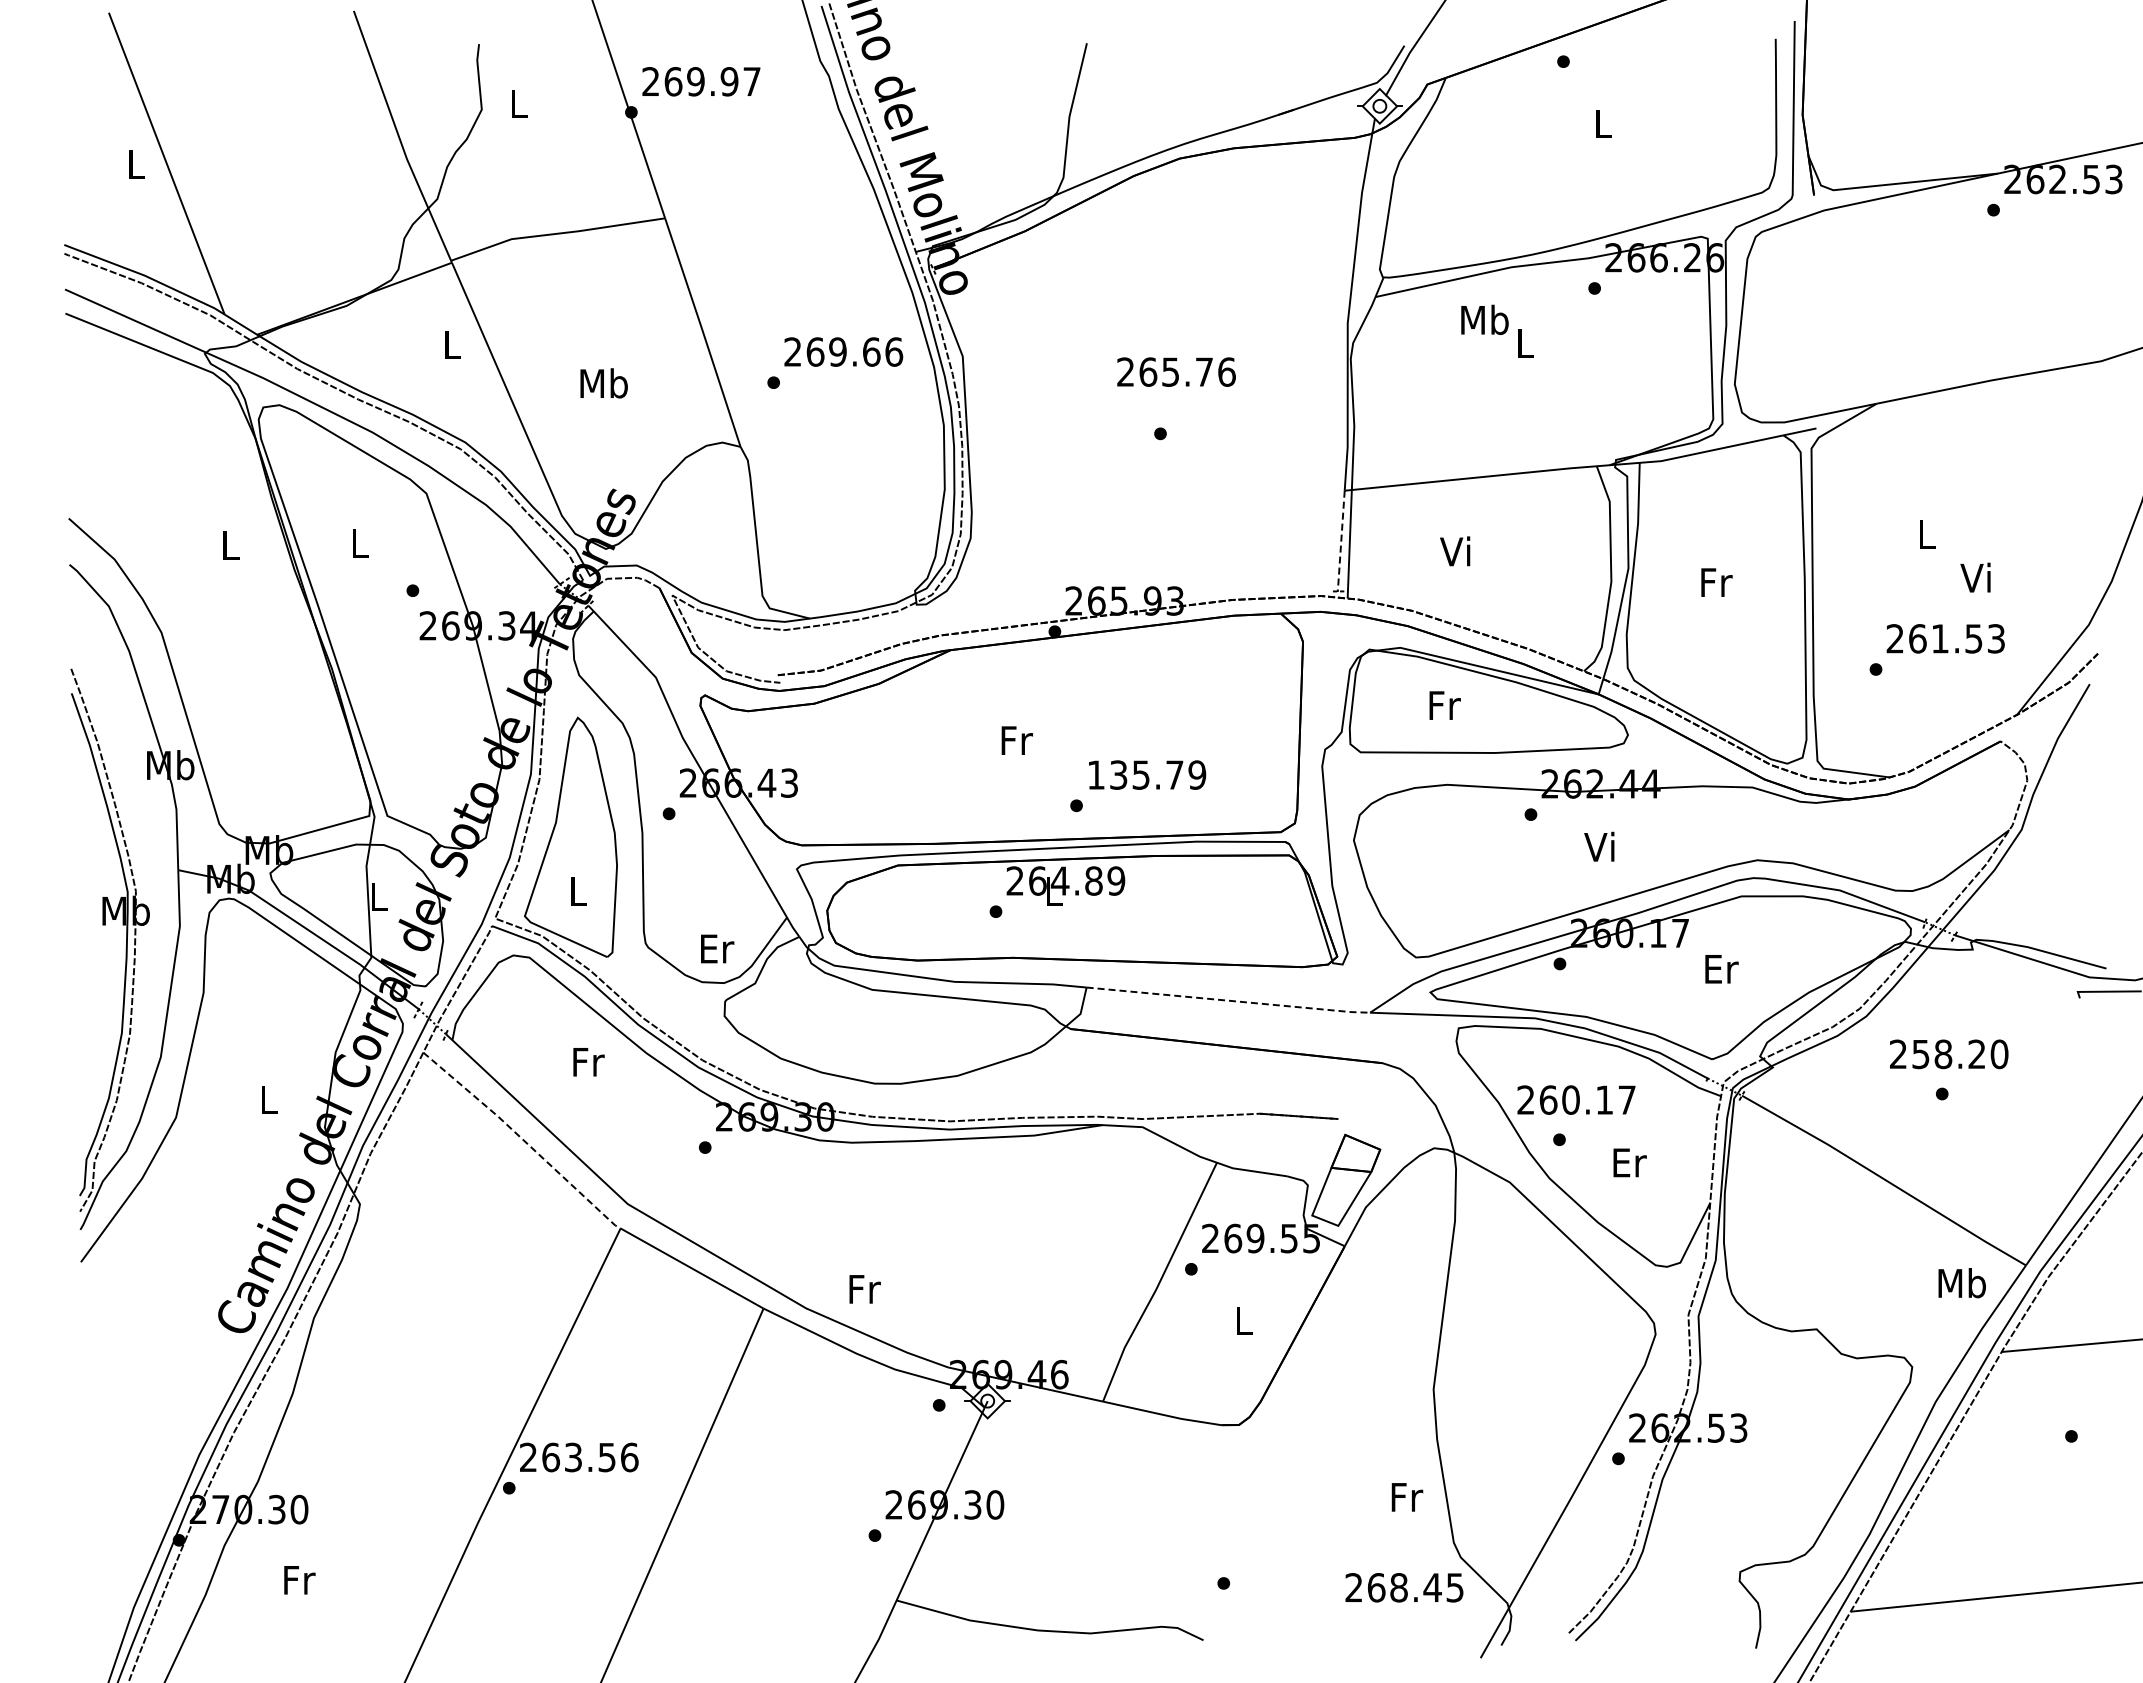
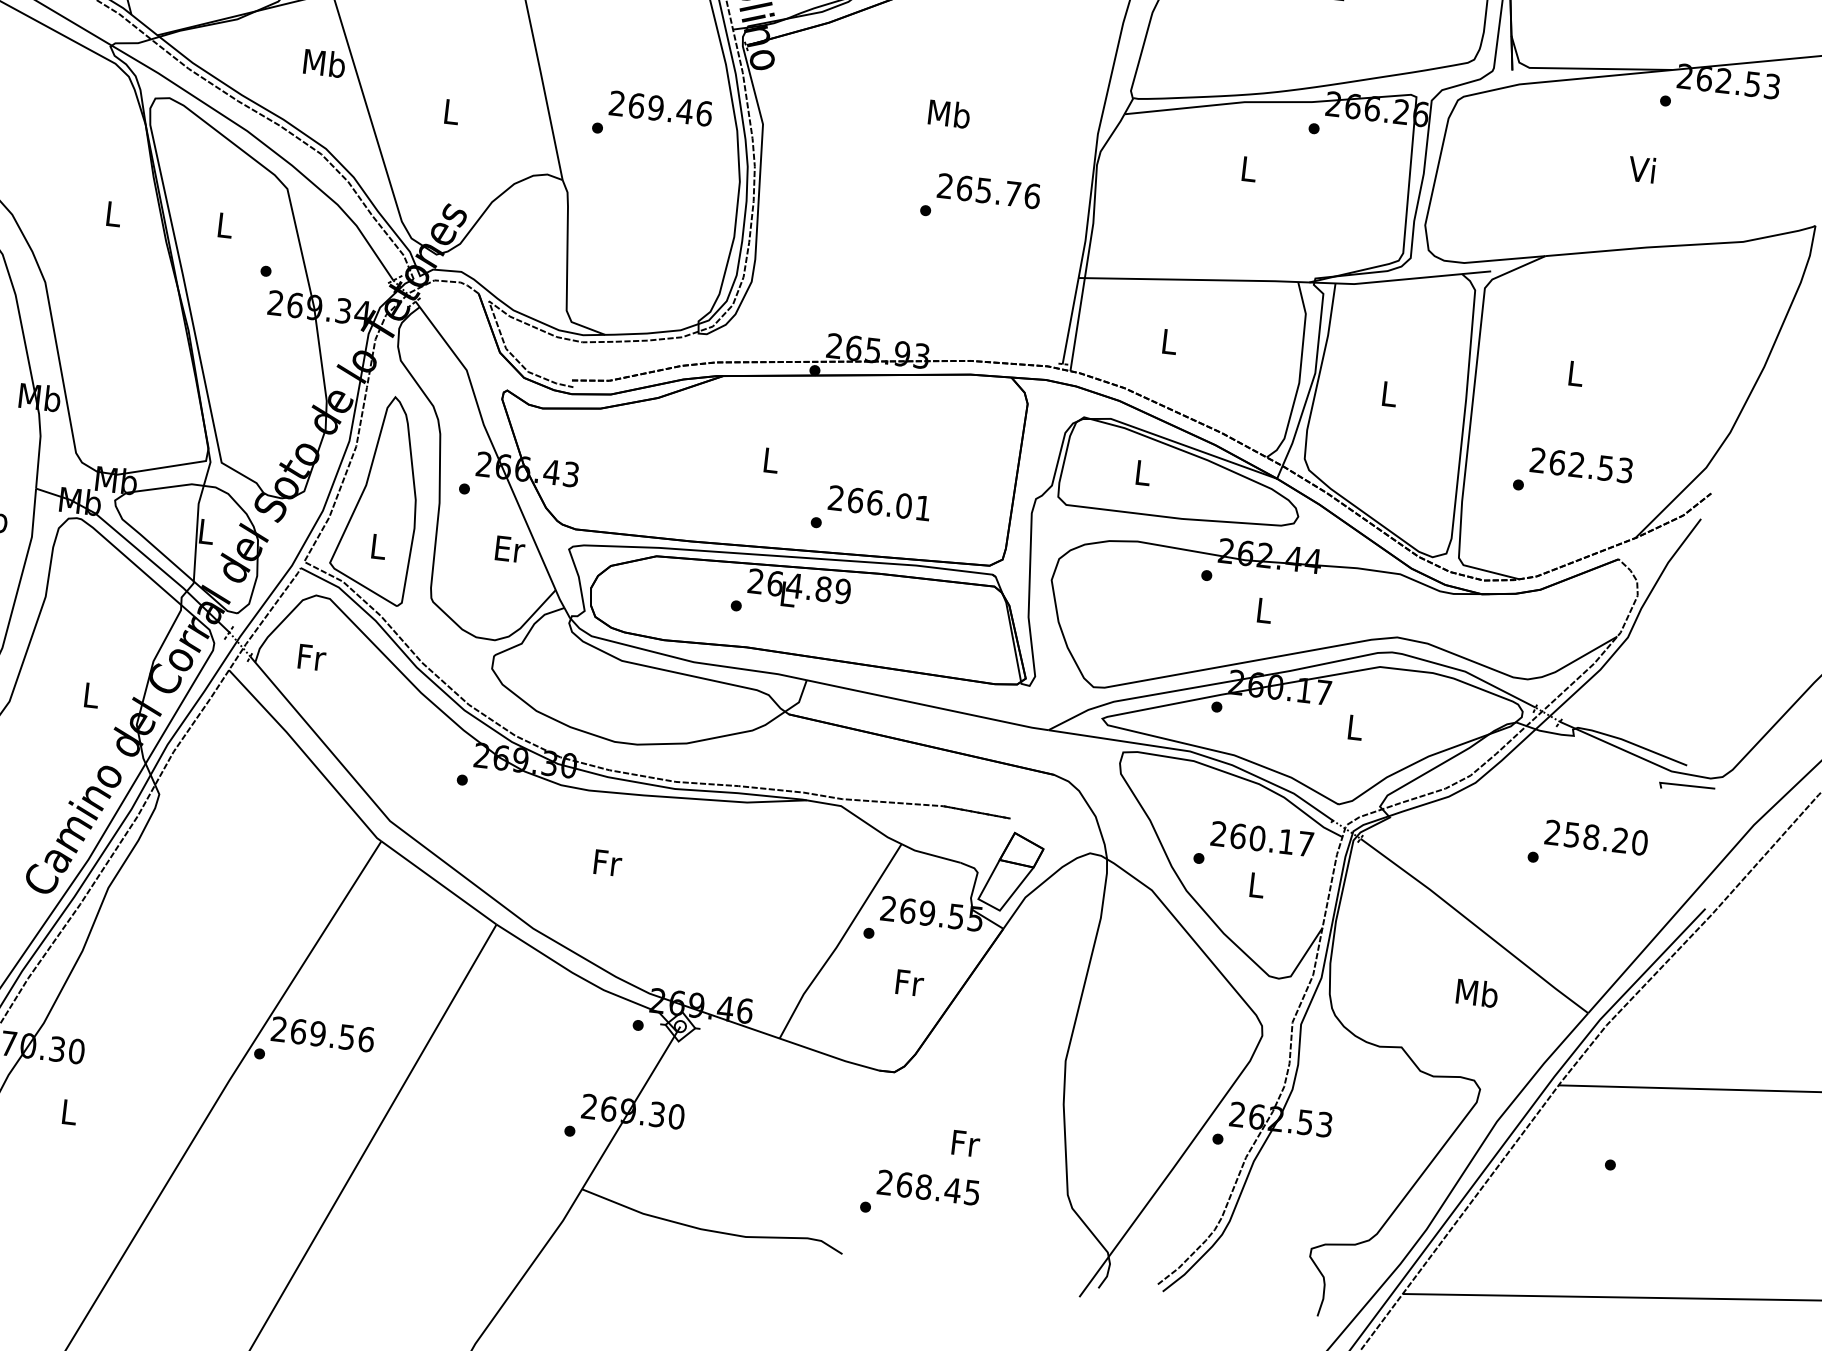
text: (1484, 319) -> (949, 113), moved
text: (452, 344) -> (324, 63), L -> Mb
text: (871, 351) -> (684, 110), 269.66 -> 269.46
text: (1176, 371) -> (989, 190), moved
text: (603, 383) -> (450, 111), Mb -> L
line: (1341, 541) -> (1070, 321), dashed -> solid
text: (1455, 551) -> (1168, 341), Vi -> L
text: (1975, 577) -> (1641, 169), moved
text: (1716, 582) -> (1389, 394), Fr -> L
text: (1939, 638) -> (1576, 464), 261.53 -> 262.53
text: (1444, 705) -> (1143, 472), Fr -> L
text: (1017, 740) -> (771, 460), Fr -> L
text: (1146, 774) -> (879, 502), 135.79 -> 266.01
text: (1599, 846) -> (1262, 609), Vi -> L
text: (717, 948) -> (510, 549), moved
text: (1721, 969) -> (1355, 727), Er -> L
line: (1229, 1000) -> (928, 705), dashed -> solid
text: (1949, 1054) -> (1596, 837), moved
text: (588, 1062) -> (311, 657), moved
text: (1576, 1099) -> (1262, 838), moved
line: (523, 1139) -> (306, 755), dashed -> solid
text: (1629, 1162) -> (1256, 885), Er -> L
text: (1961, 1283) -> (1476, 993), moved
text: (864, 1289) -> (607, 863), moved
text: (1244, 1320) -> (909, 982), L -> Fr
text: (573, 1457) -> (317, 1033), 263.56 -> 269.56
text: (1407, 1497) -> (966, 1143), moved
text: (299, 1580) -> (69, 1112), Fr -> L
text: (1404, 1587) -> (928, 1187), moved

